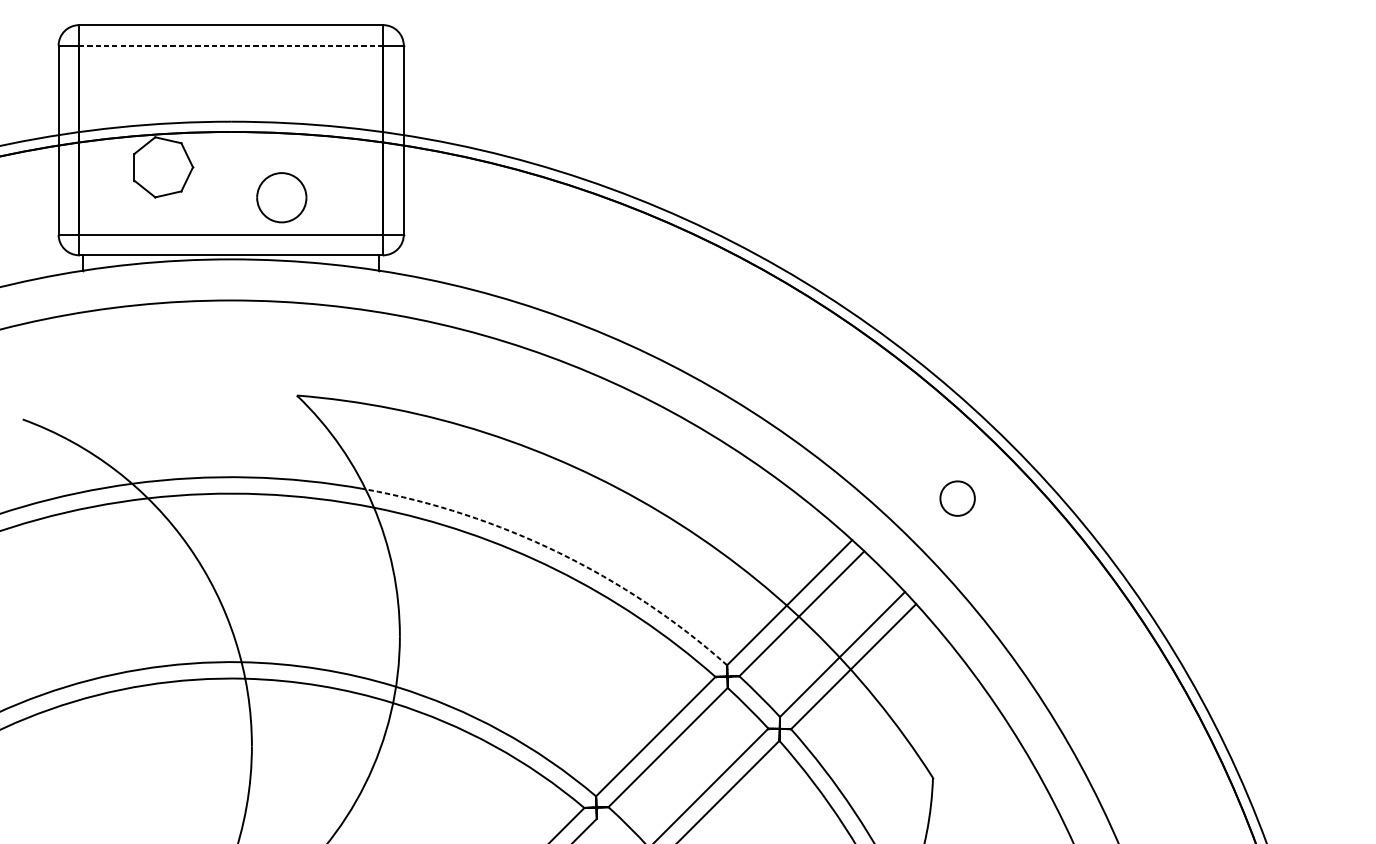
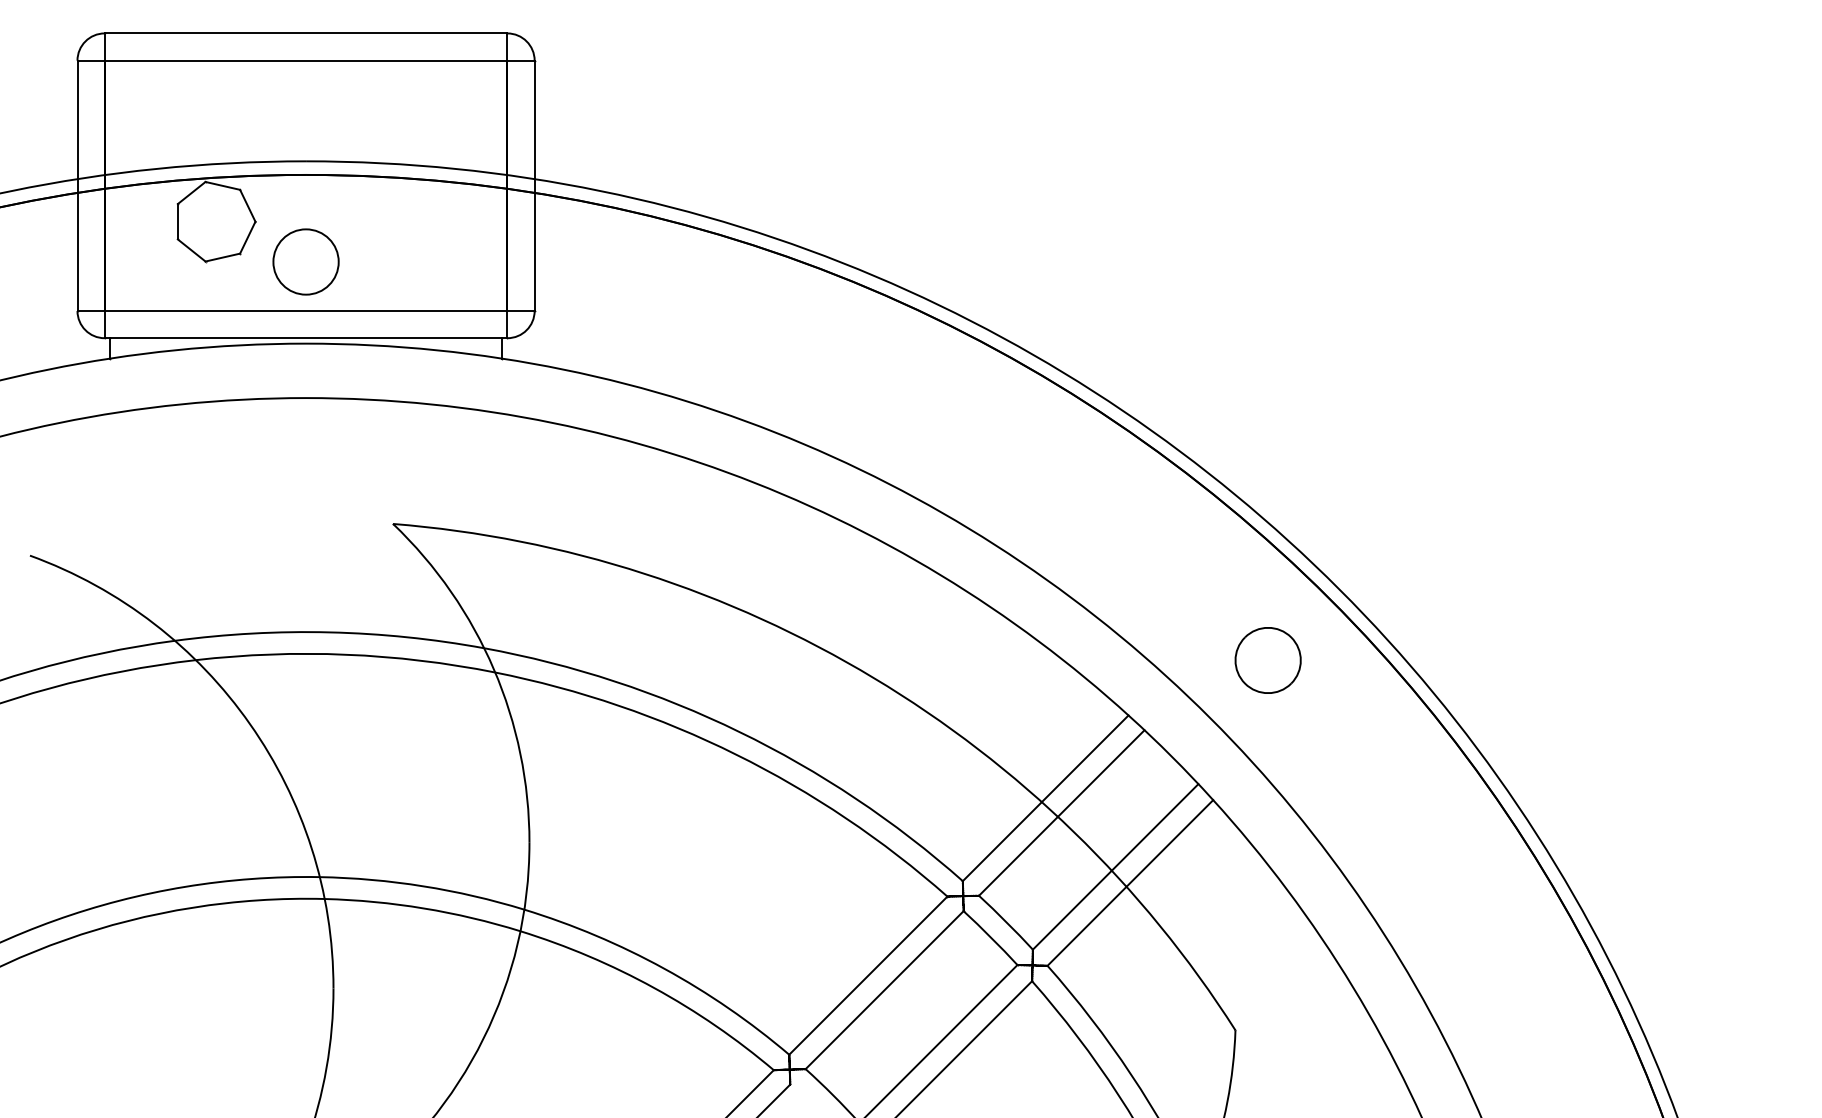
line: (230, 45) -> (305, 60), dashed -> solid
part: (281, 197) -> (305, 261), moved
part: (957, 498) -> (1267, 660), size x1.43
arc: (558, 552) -> (739, 731), dashed -> solid

